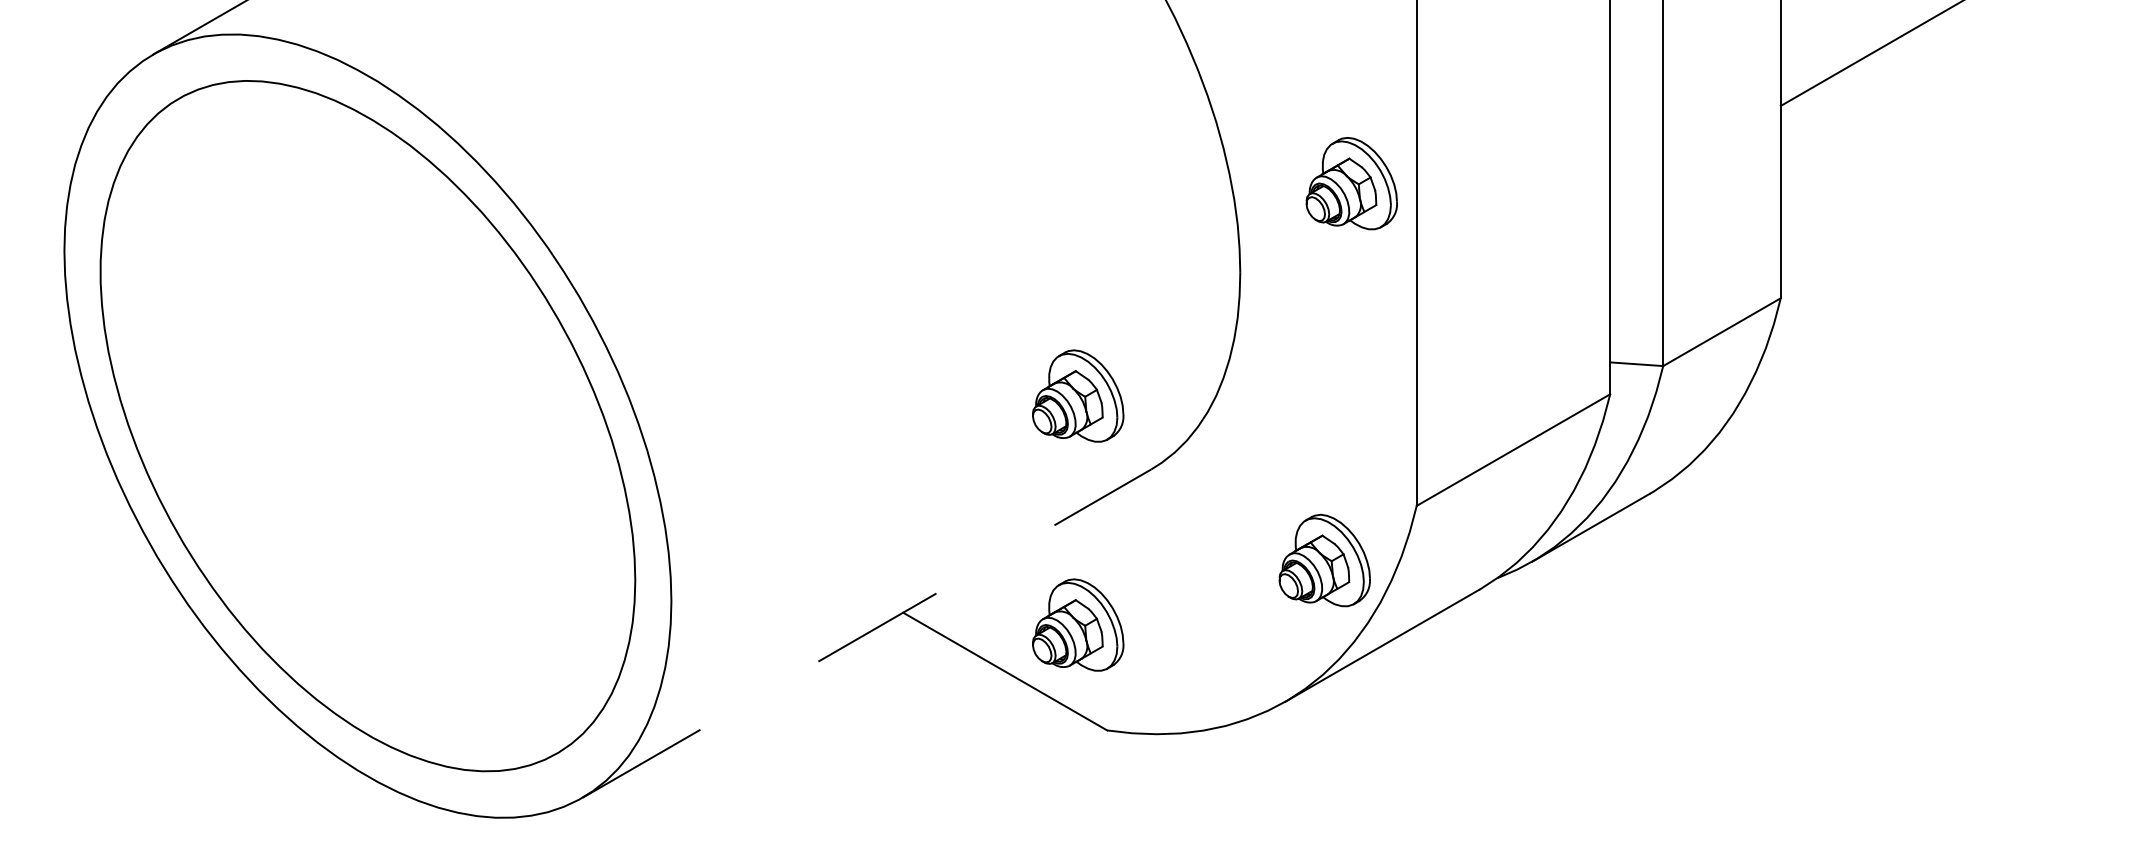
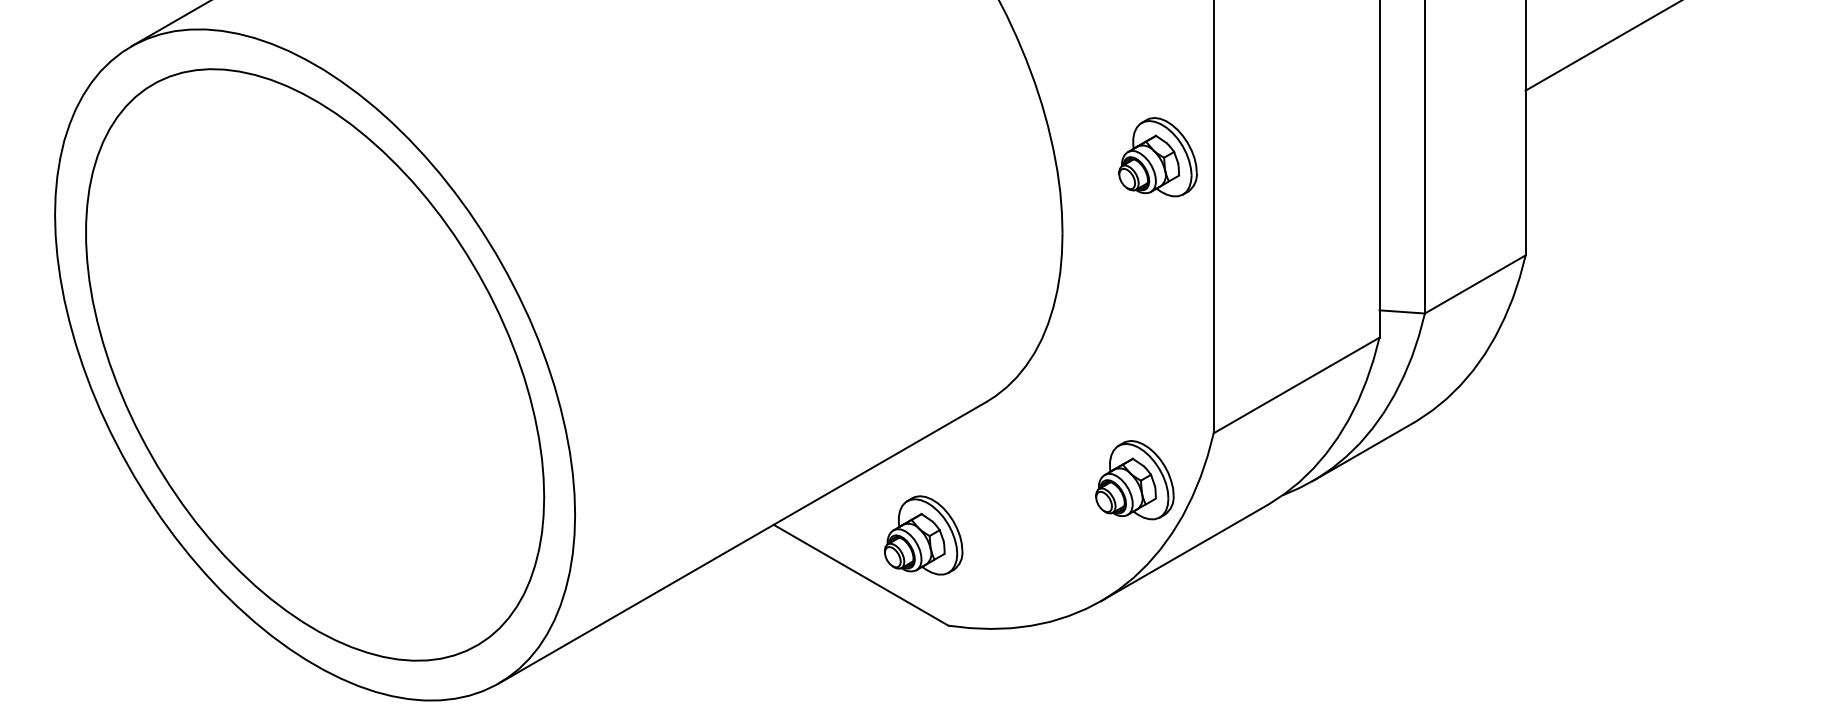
part: (1078, 395) -> (923, 338), removed
line: (866, 633) -> (742, 542), dashed -> solid

